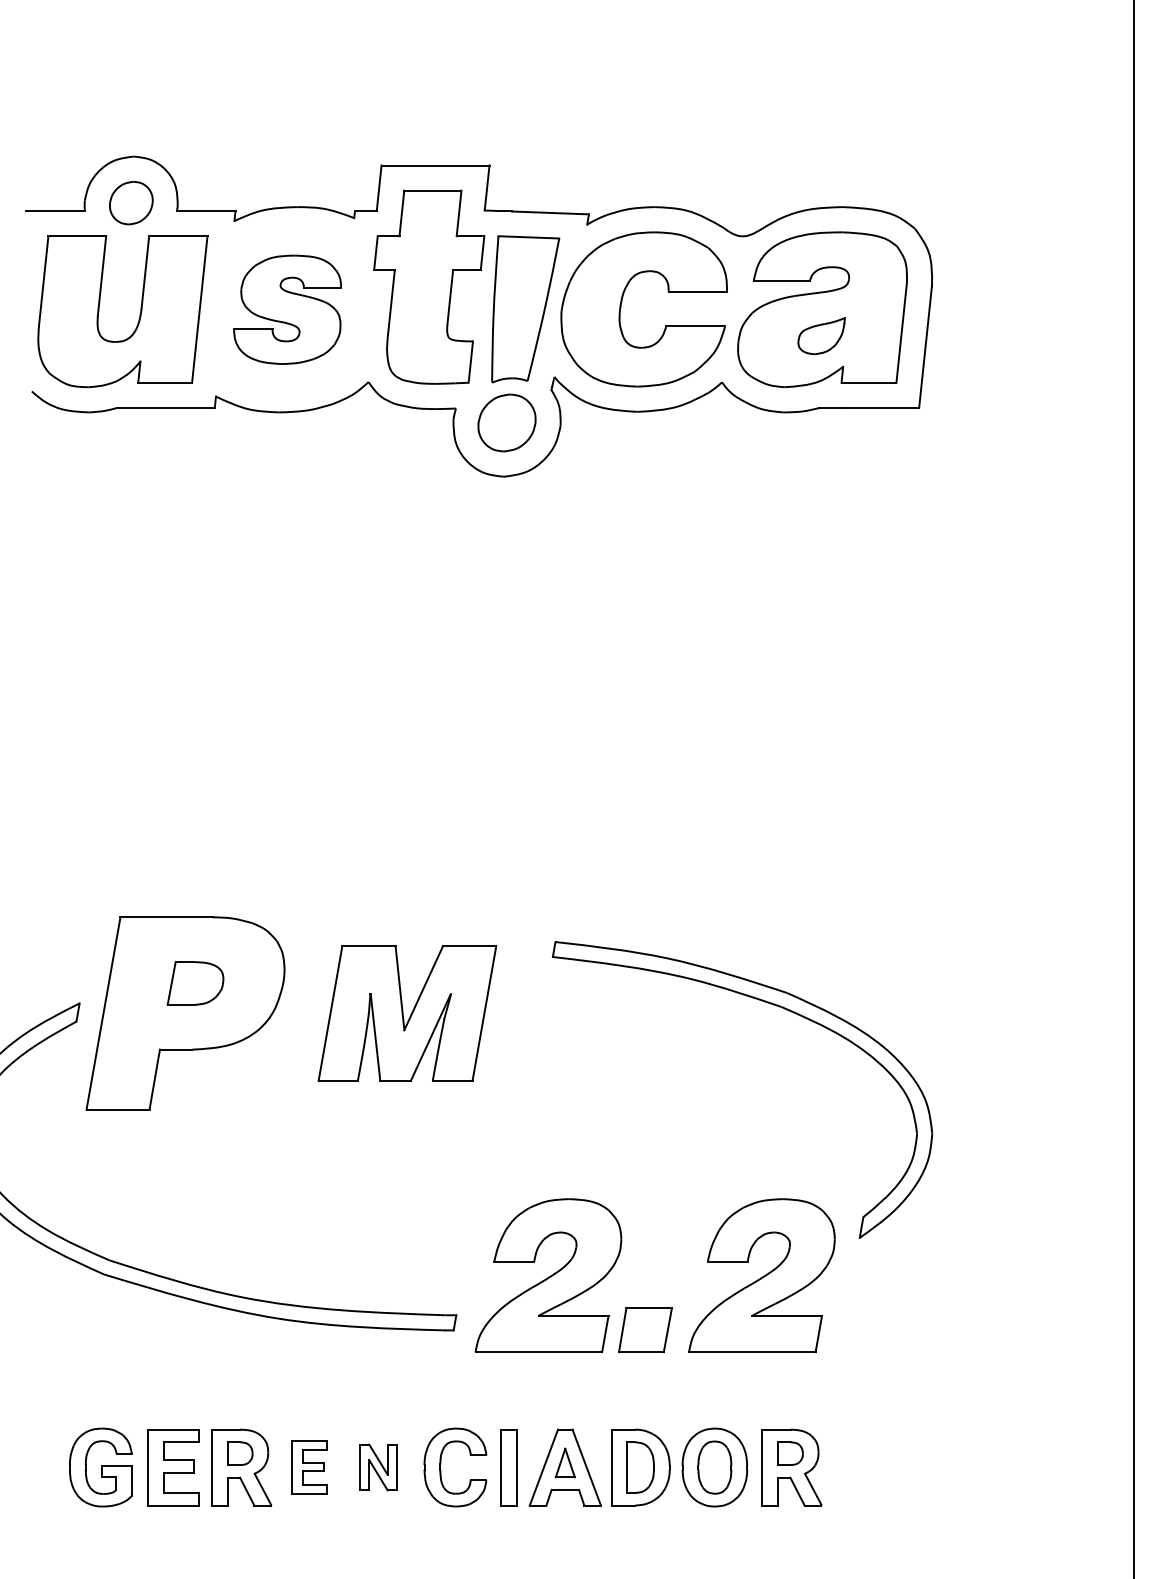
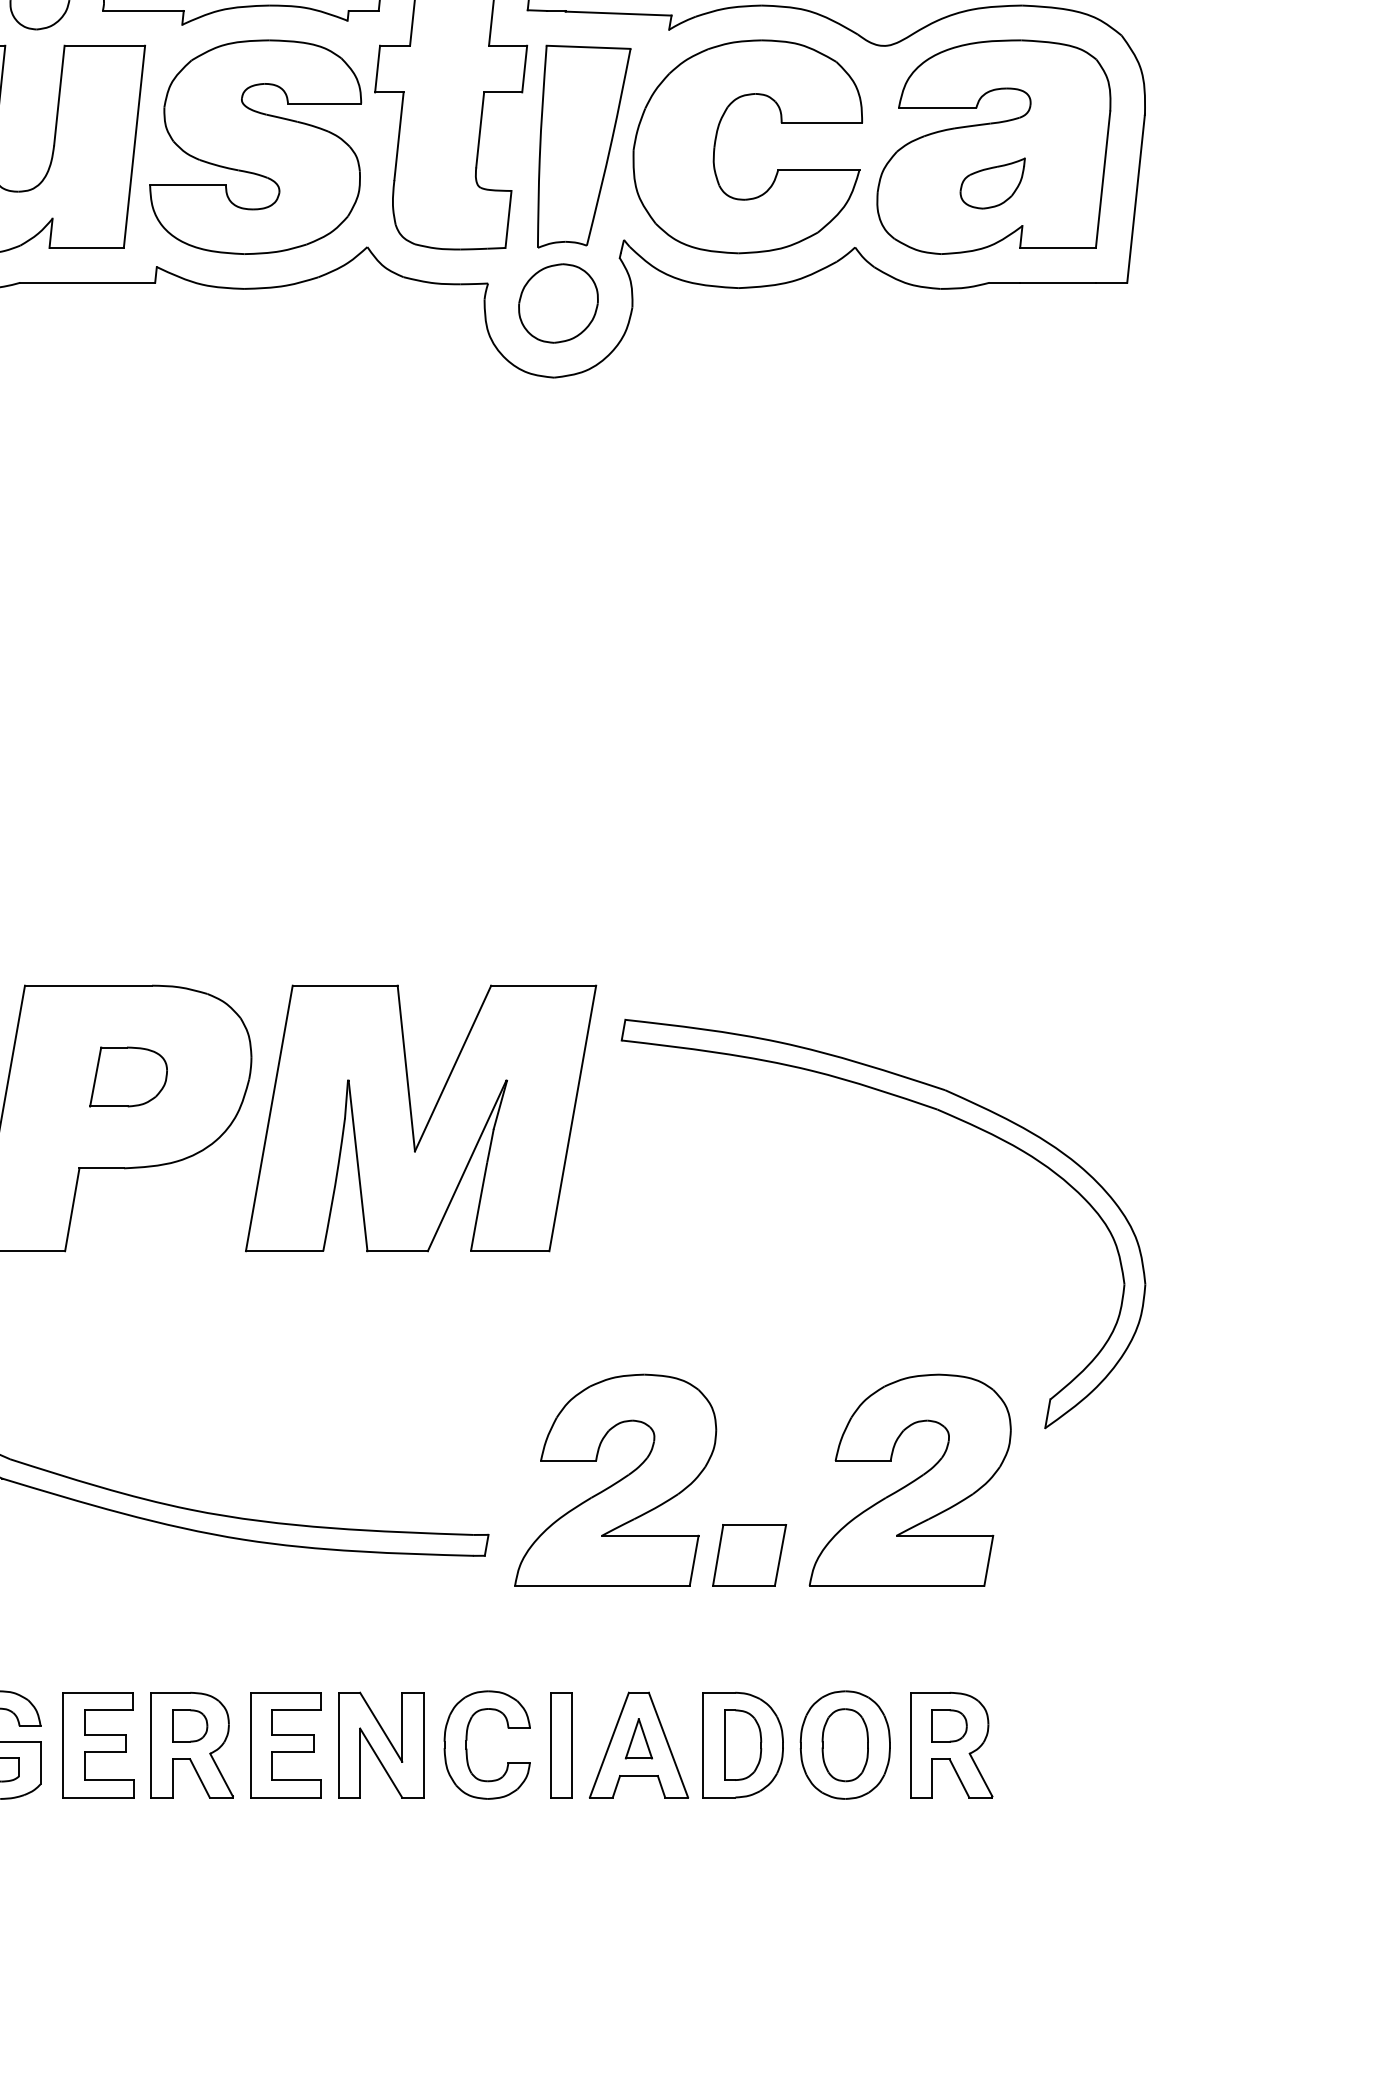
part: (287, 309) -> (255, 146), size x1.43
part: (407, 1013) -> (421, 1118), size x1.43
part: (309, 1467) -> (285, 1745), size x1.43
part: (378, 1467) -> (381, 1745), size x1.67

